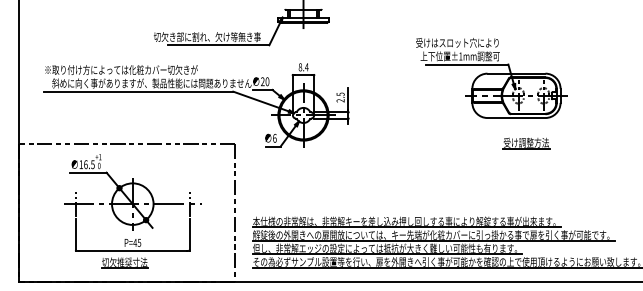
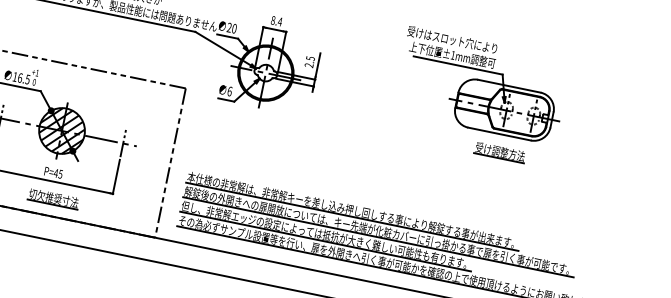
part: (491, 78) -> (481, 85), moved
hatch: (132, 203) -> (61, 130), added
part: (124, 262) -> (53, 198), moved

